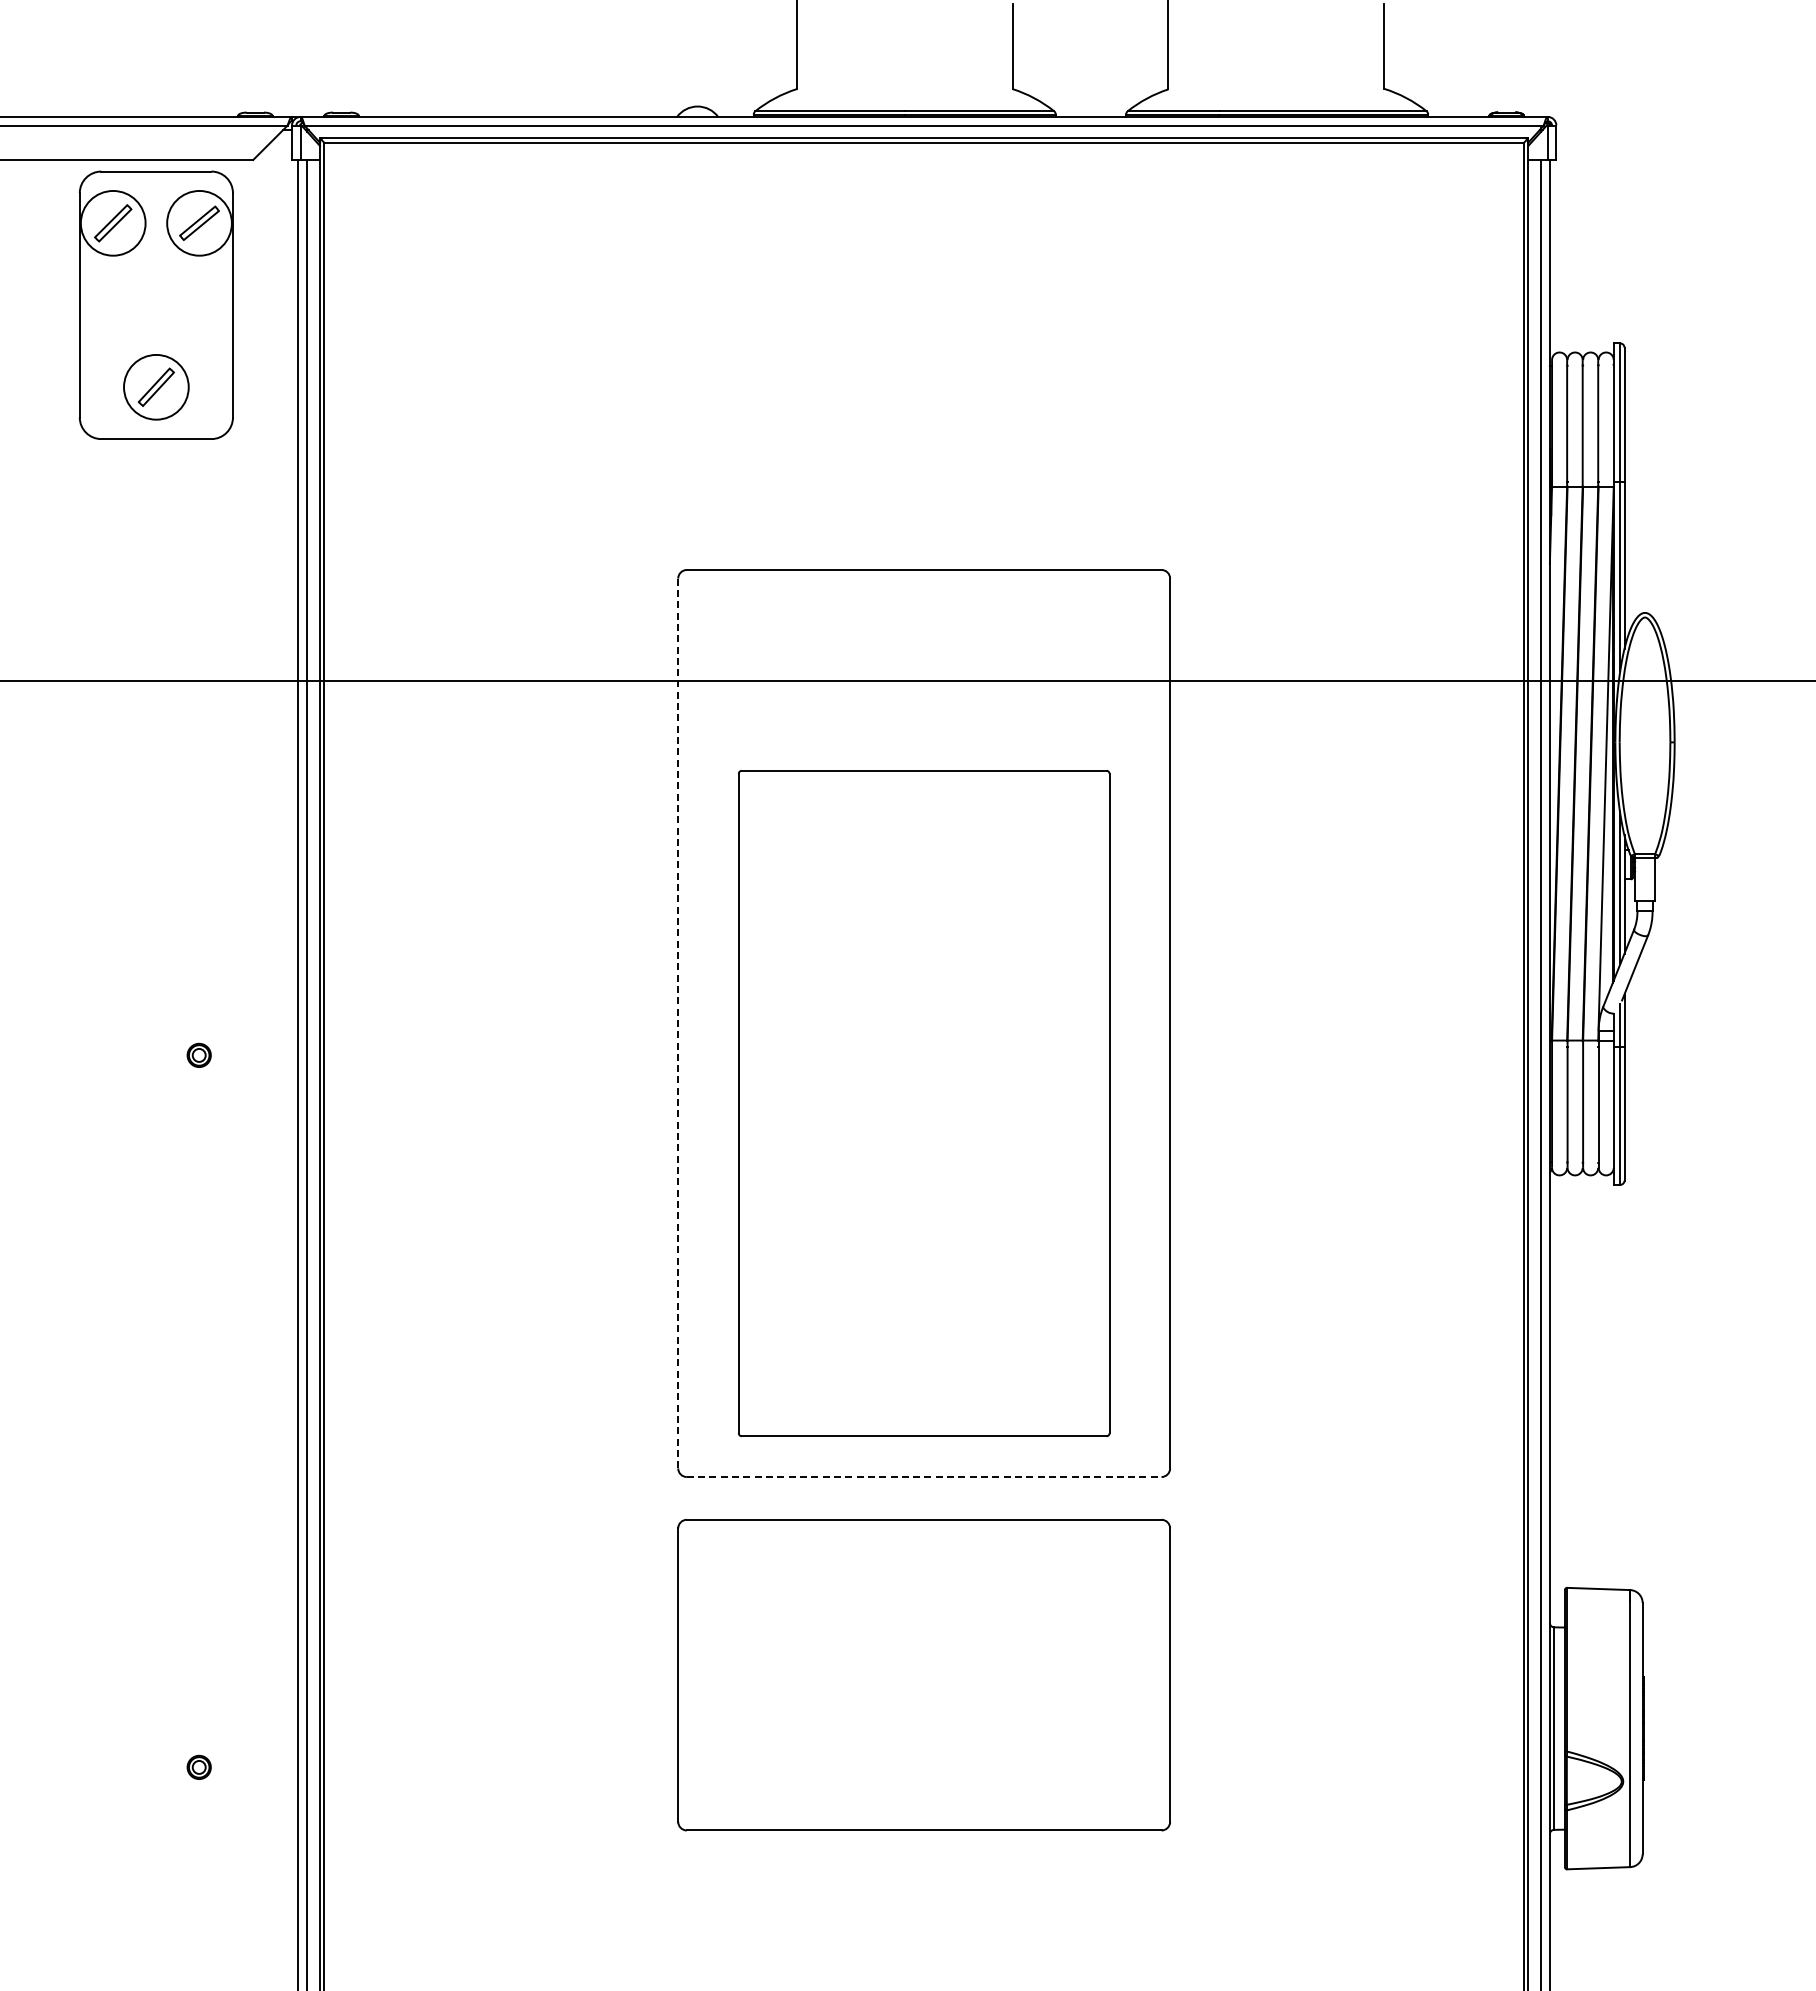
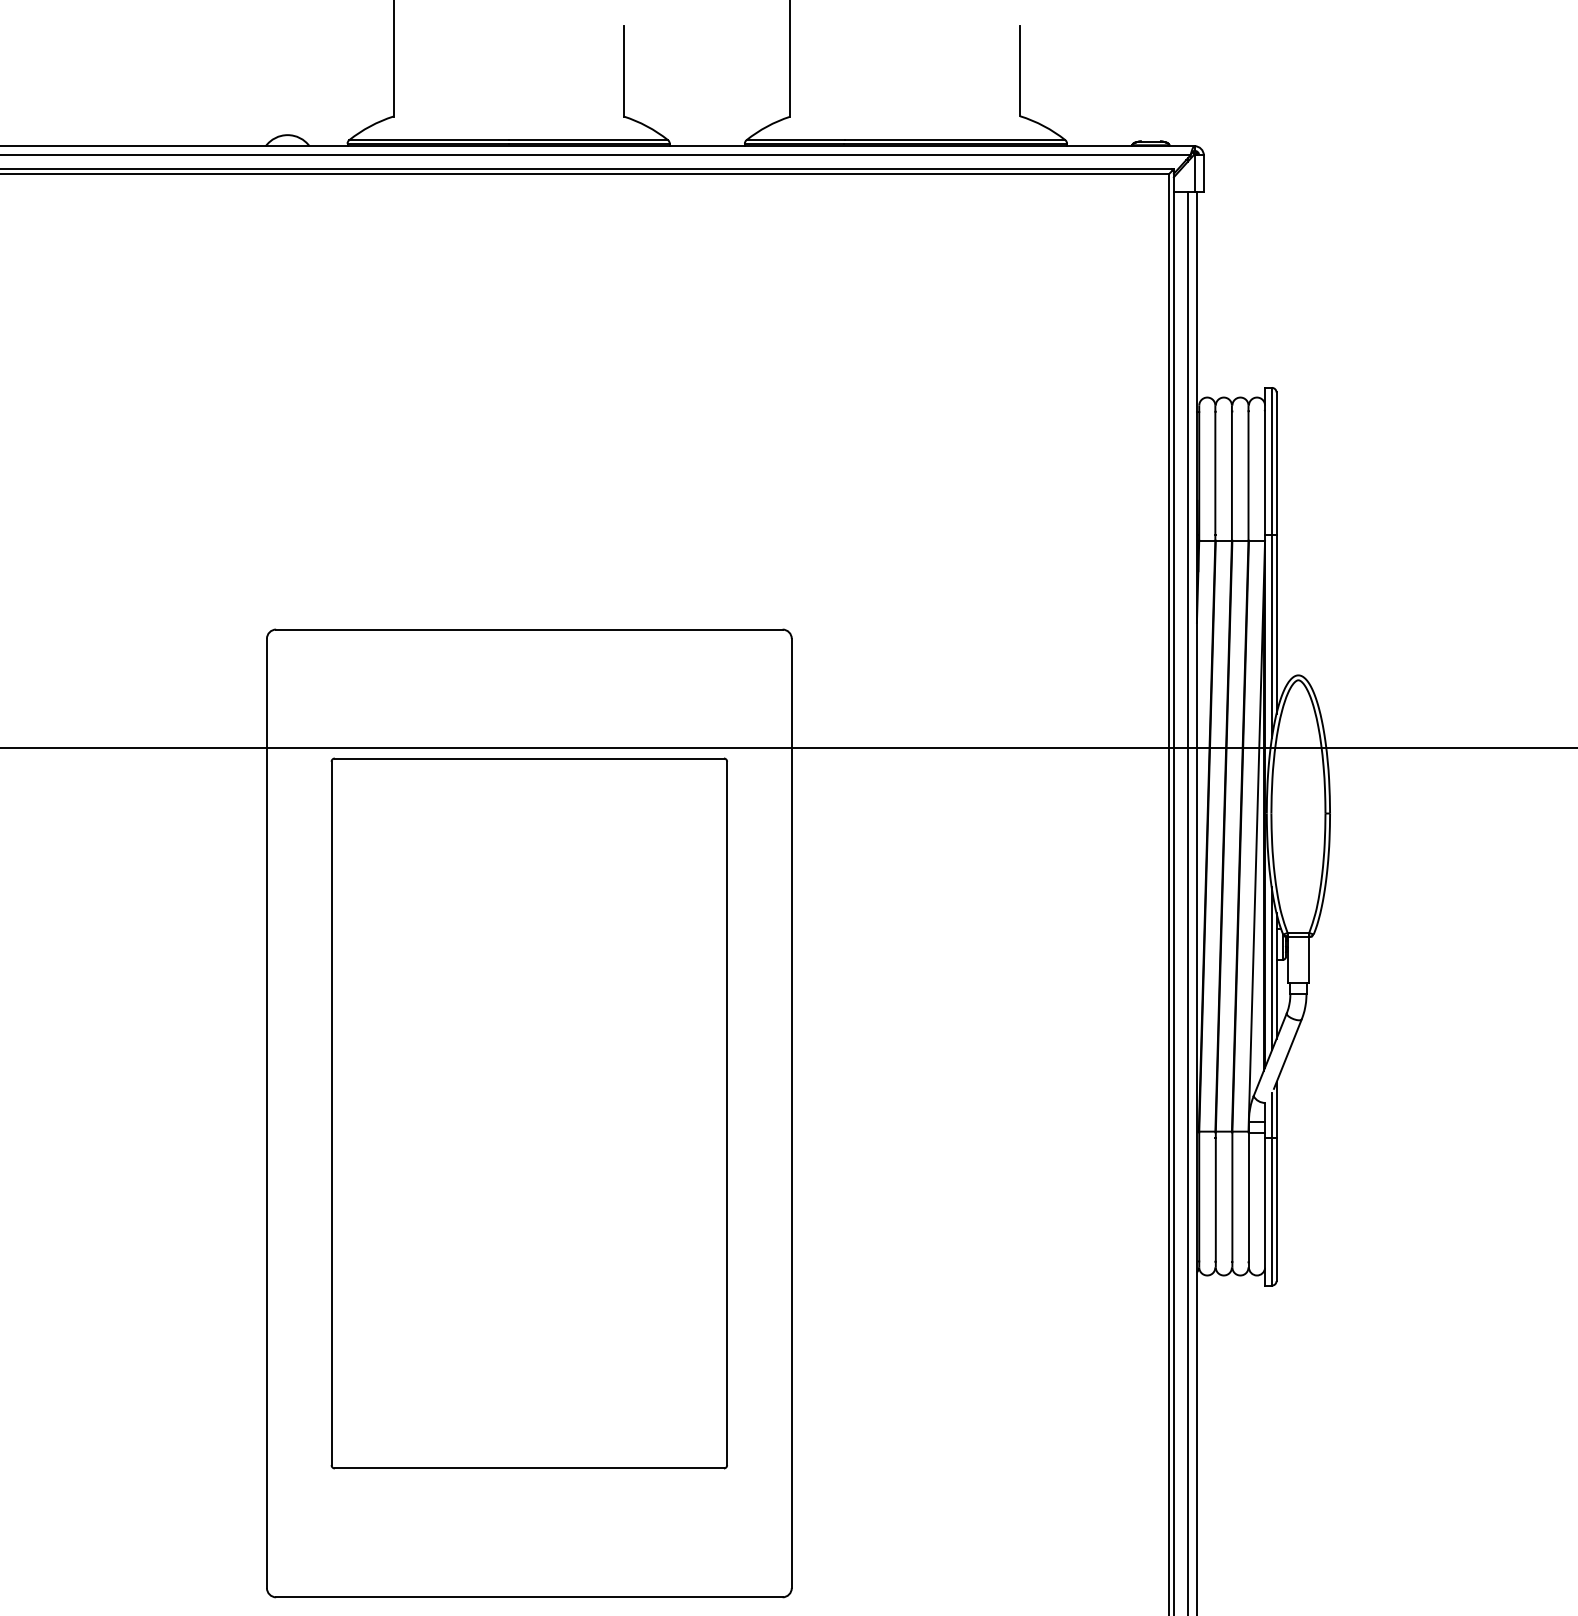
line: (678, 1023) -> (267, 1113), dashed -> solid
part: (924, 1103) -> (529, 1113), moved
line: (924, 1477) -> (529, 1597), dashed -> solid

